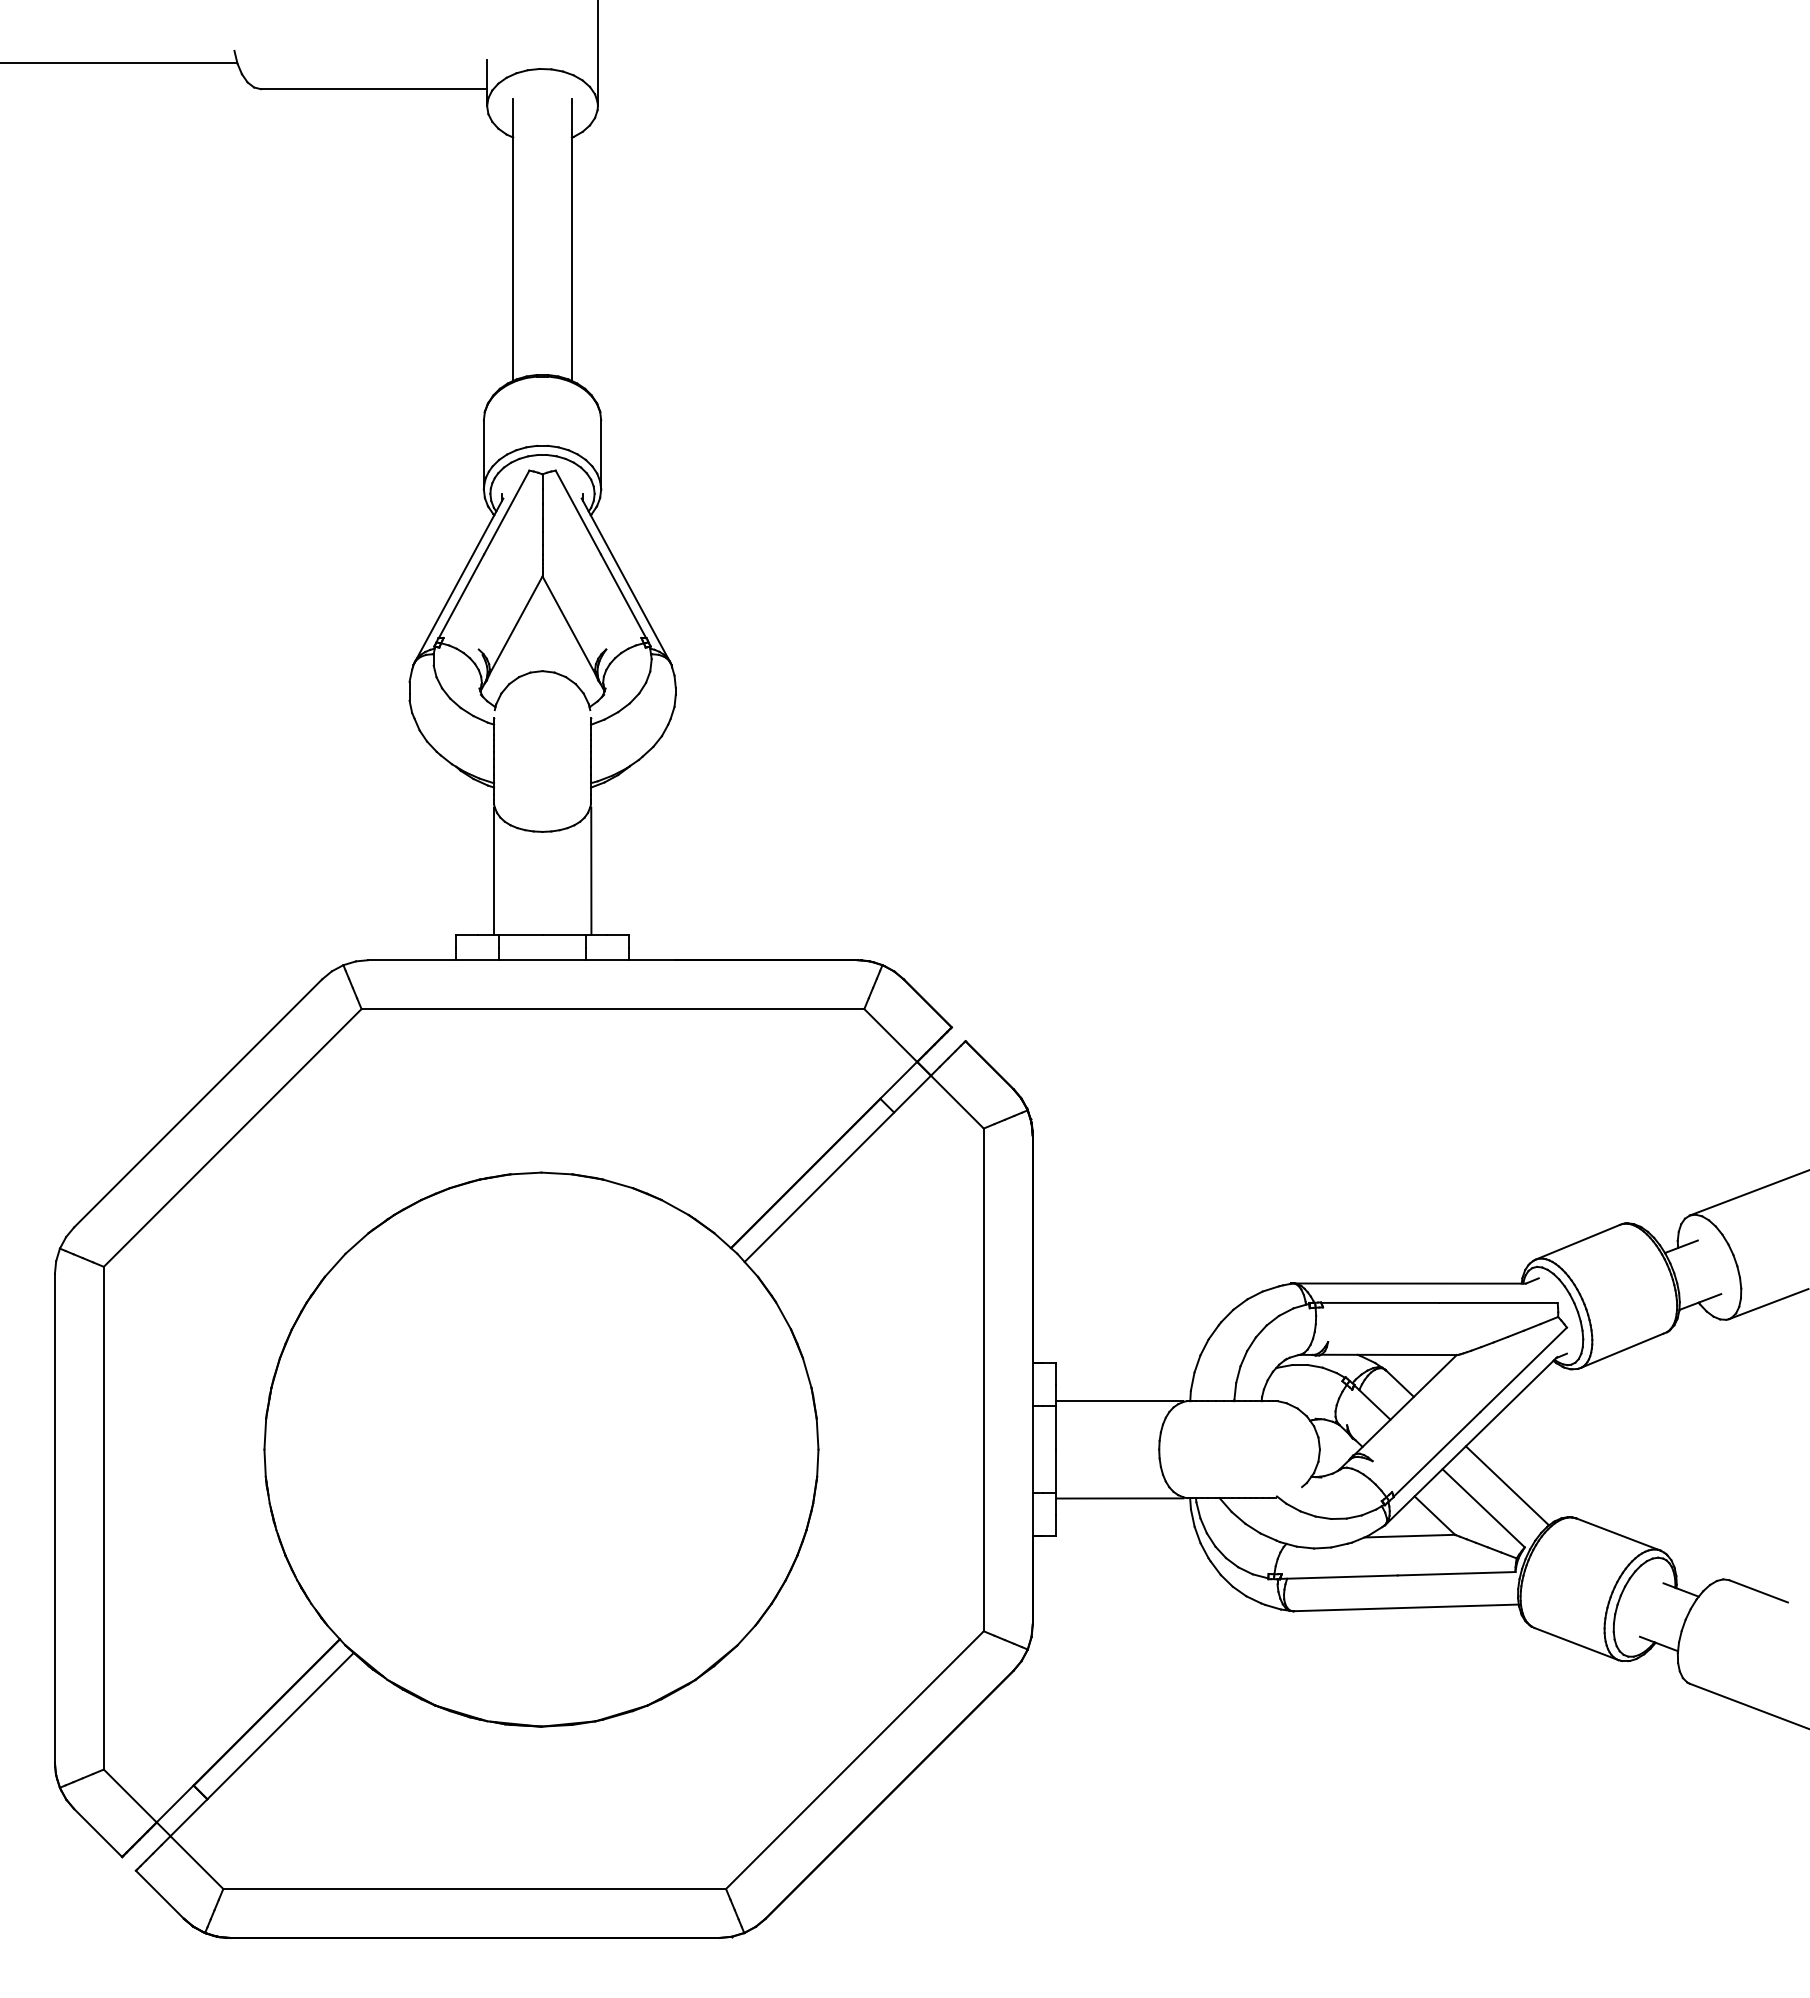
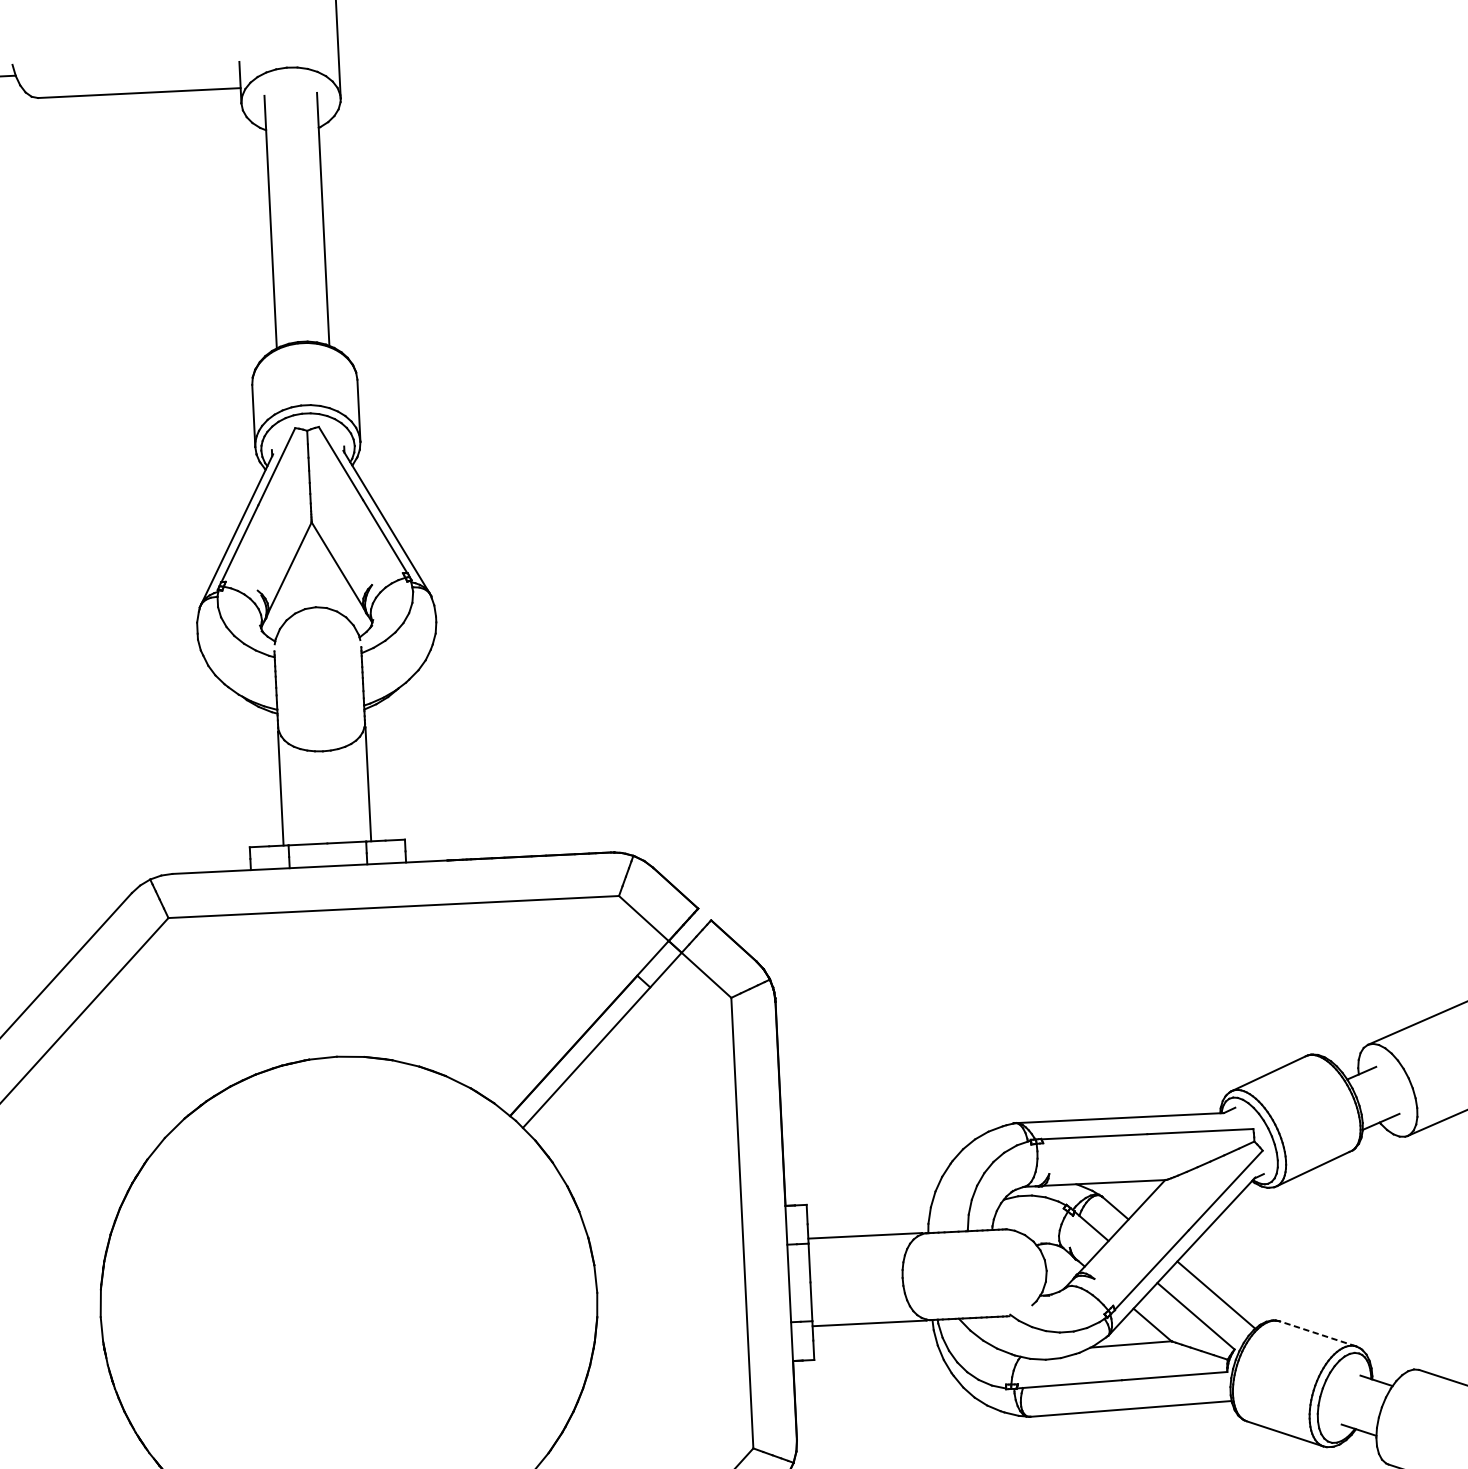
line: (1618, 1534) -> (1317, 1333), solid -> dashed

